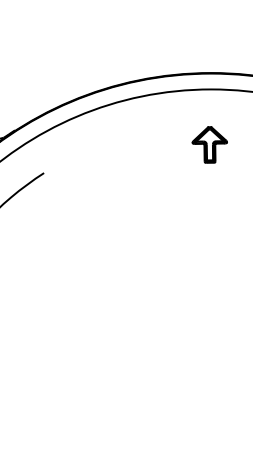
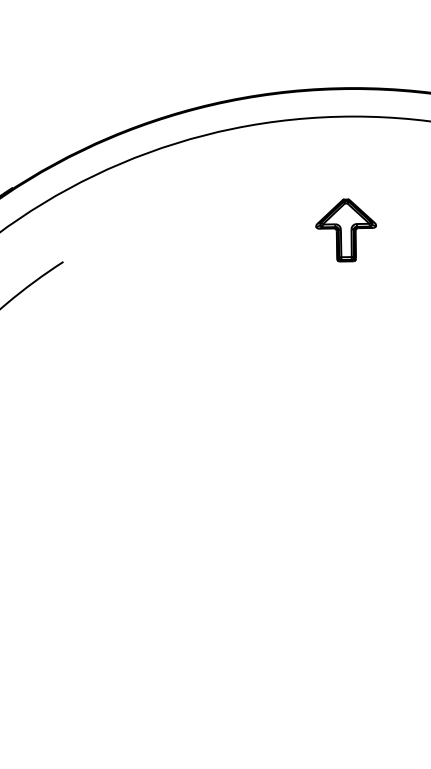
part: (209, 144) -> (345, 229), moved

